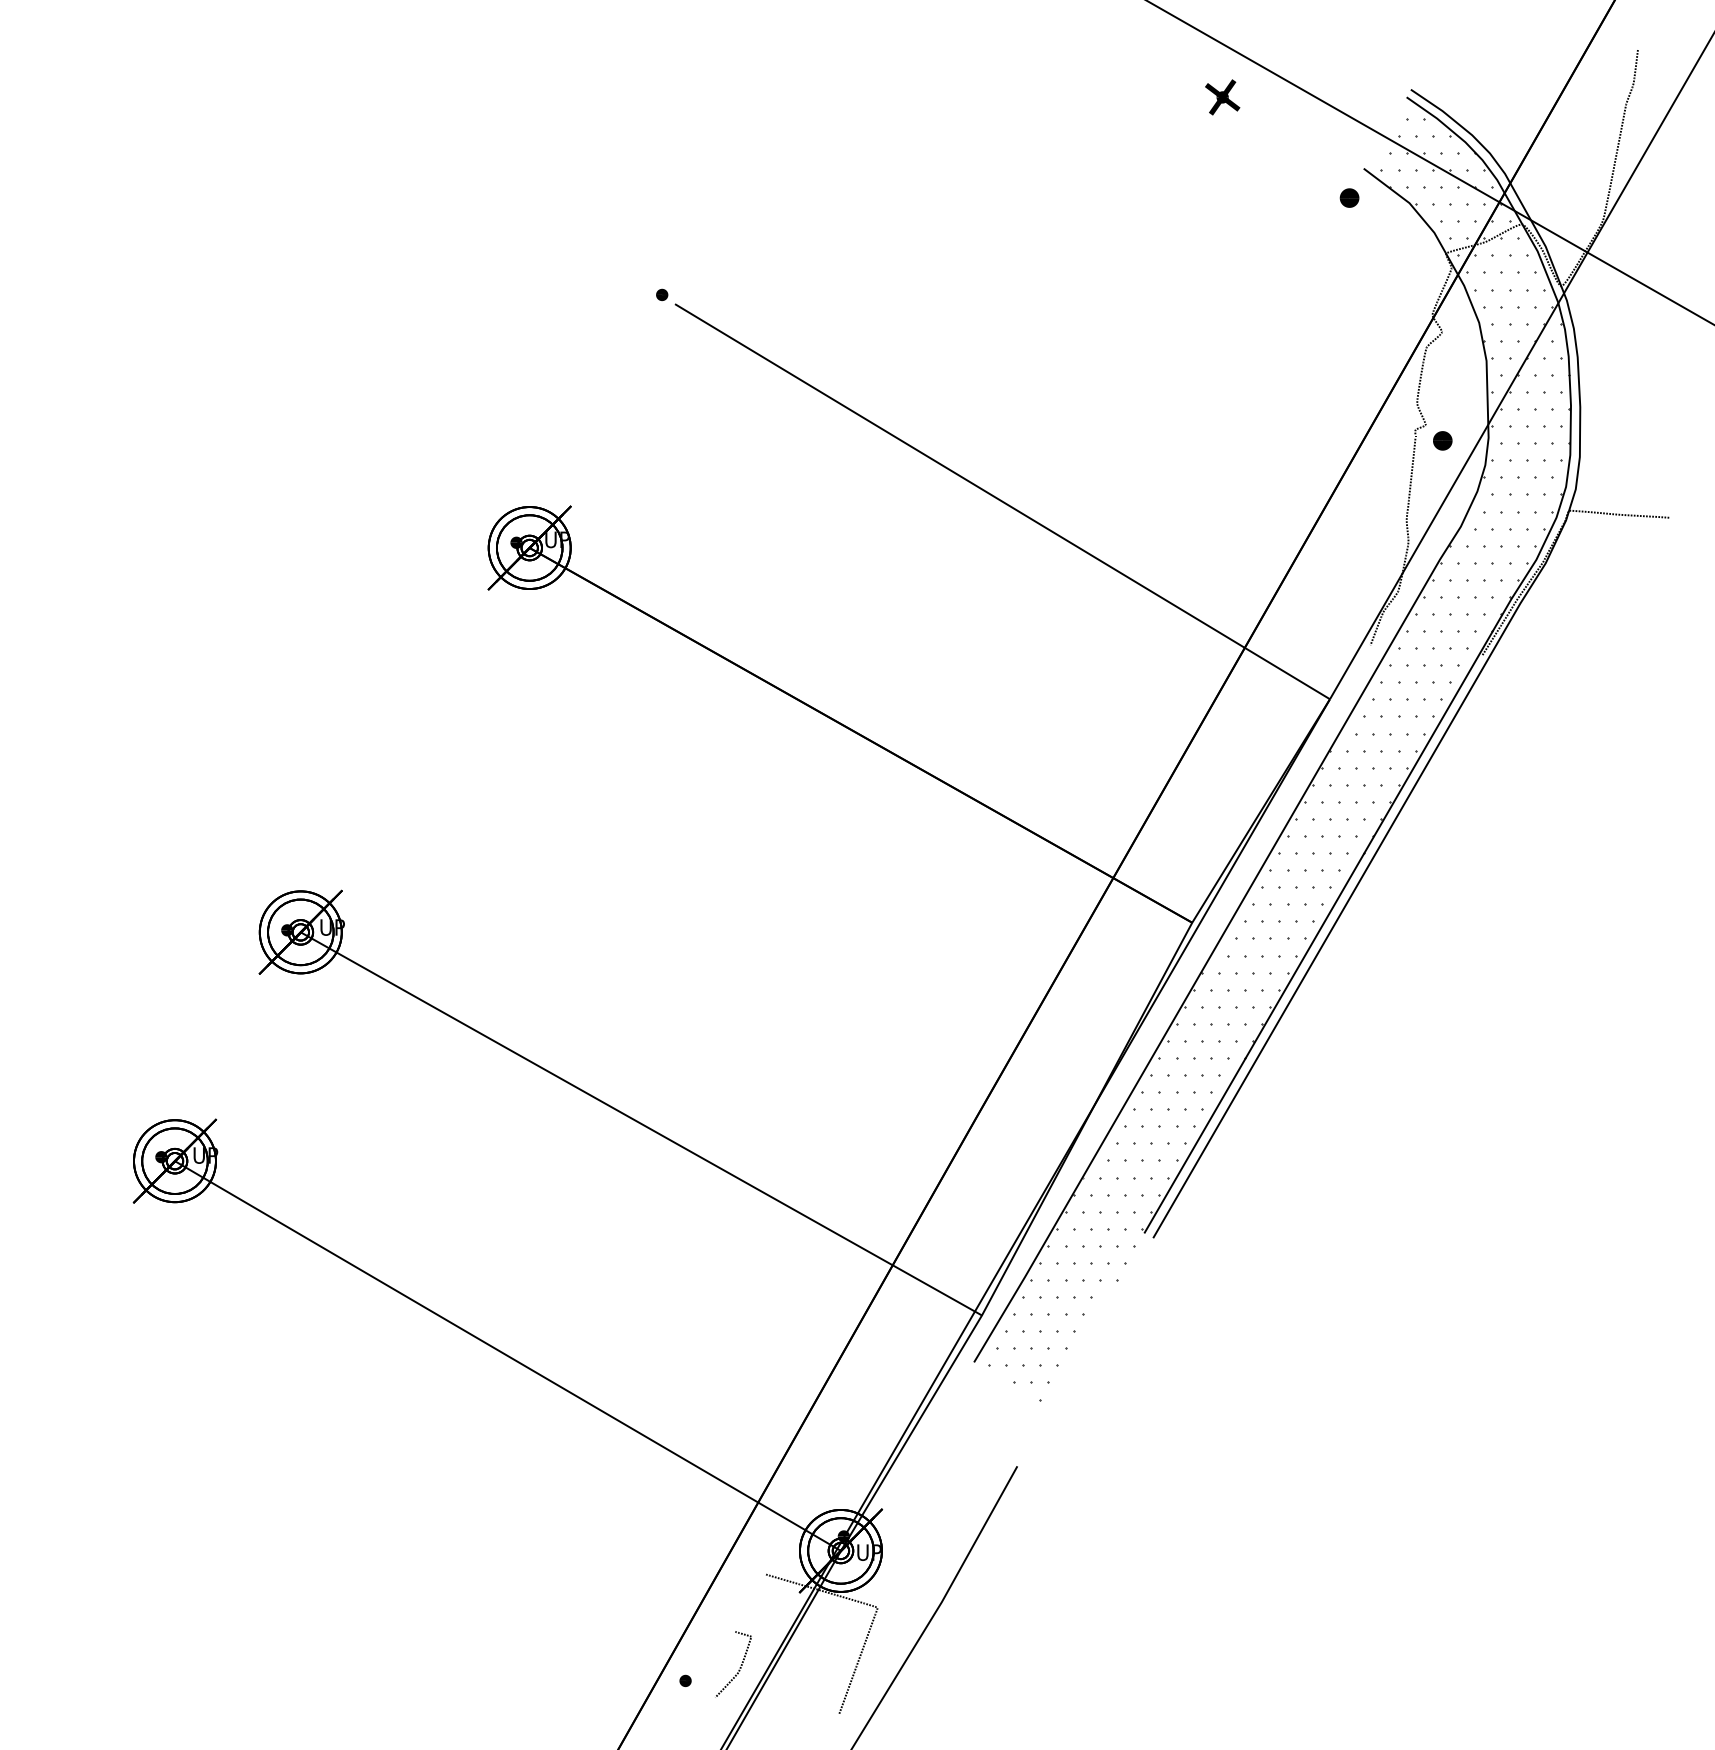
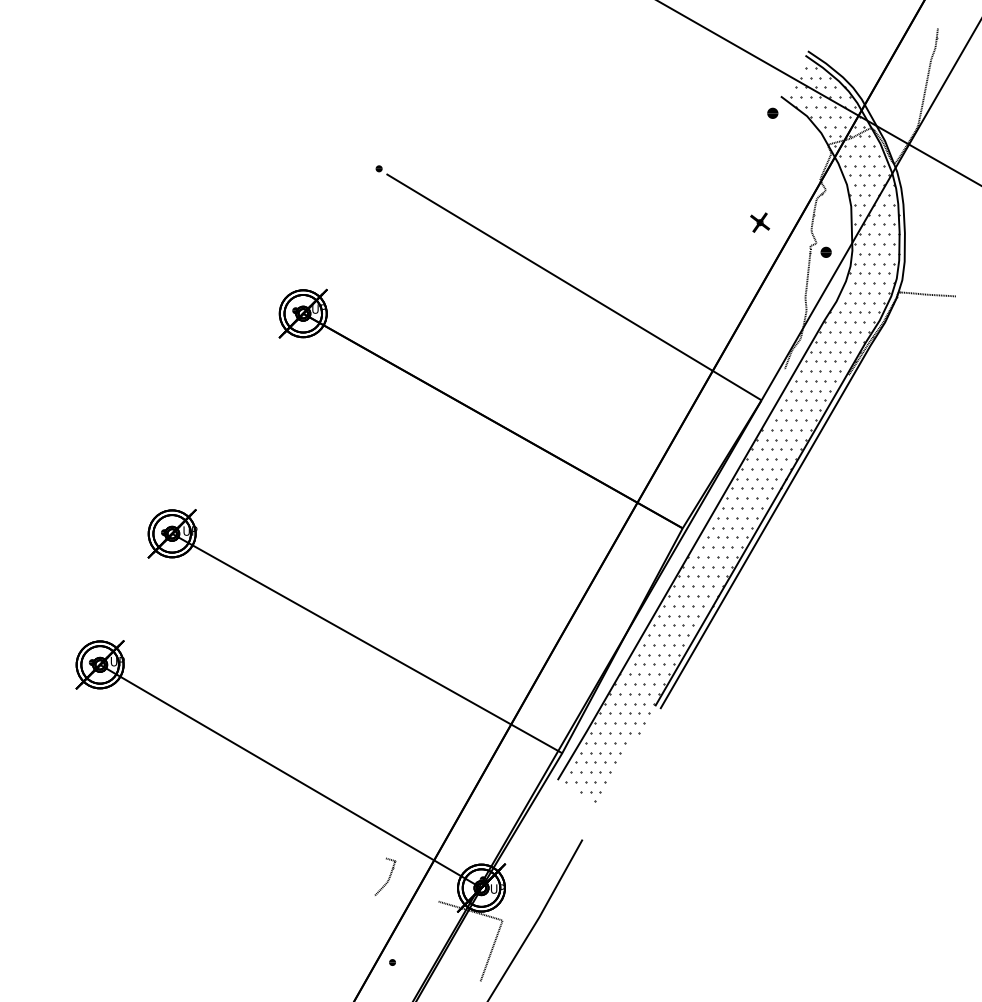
part: (1223, 97) -> (760, 222), moved
curve: (739, 1665) -> (388, 877), moved

